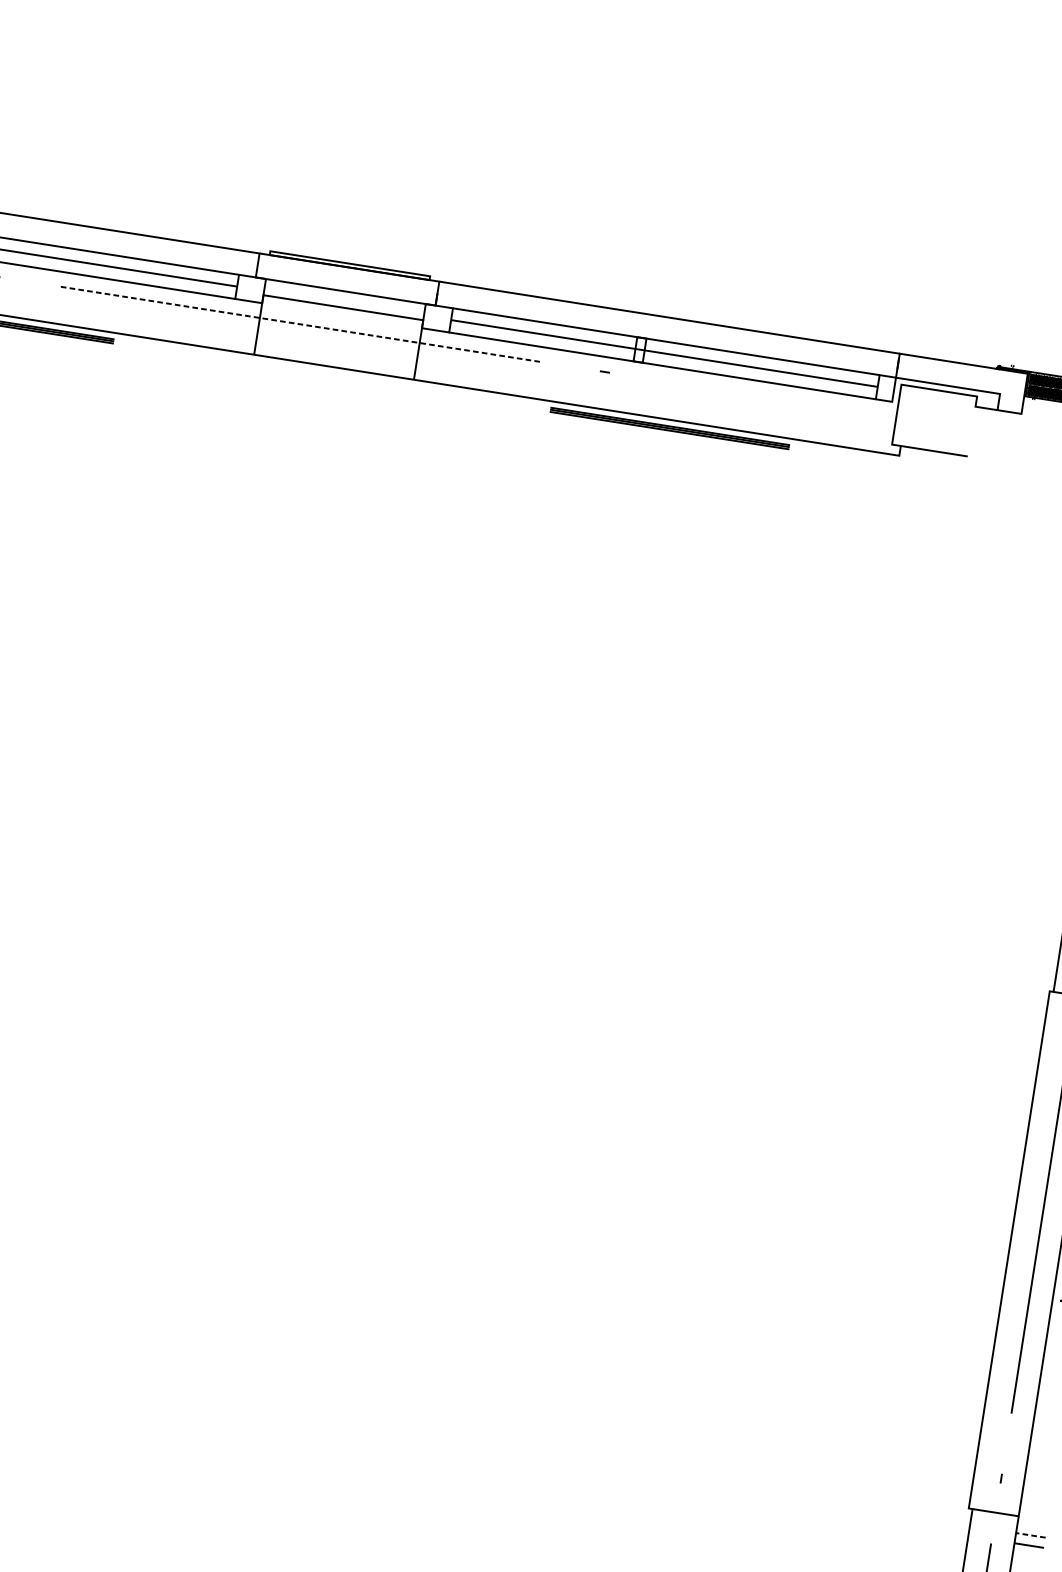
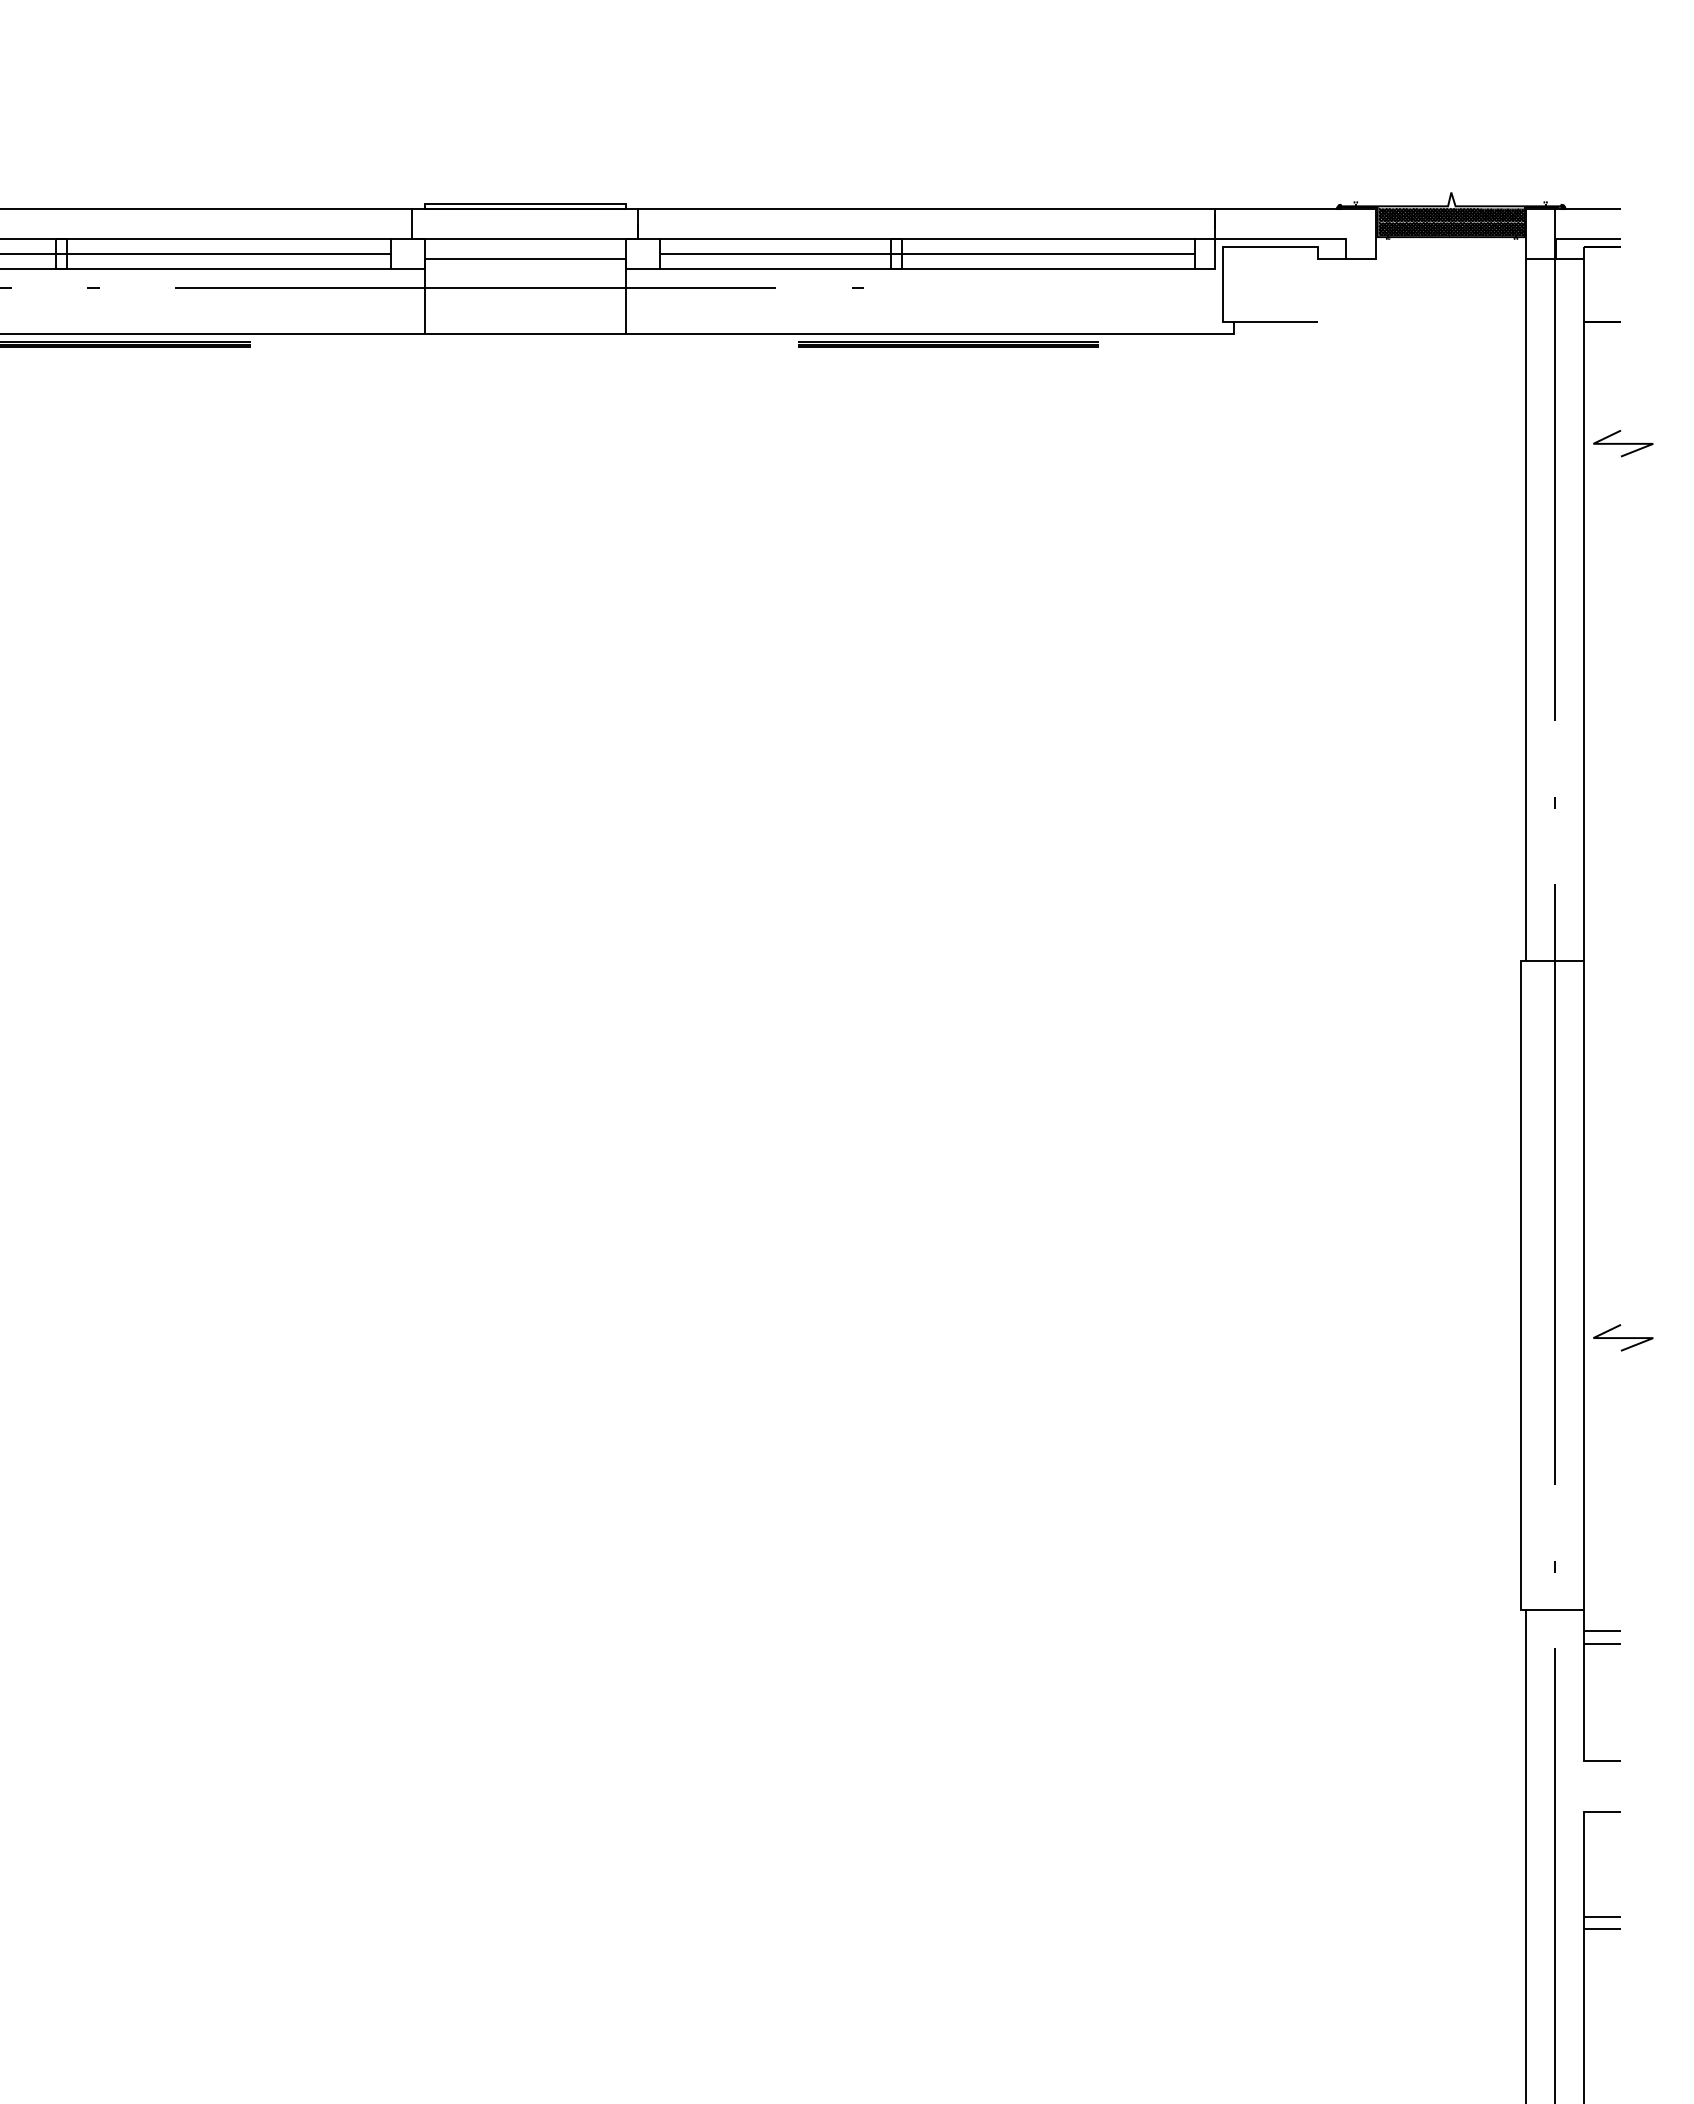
line: (300, 324) -> (475, 288), dashed -> solid
line: (1030, 1535) -> (1602, 1630), dashed -> solid

